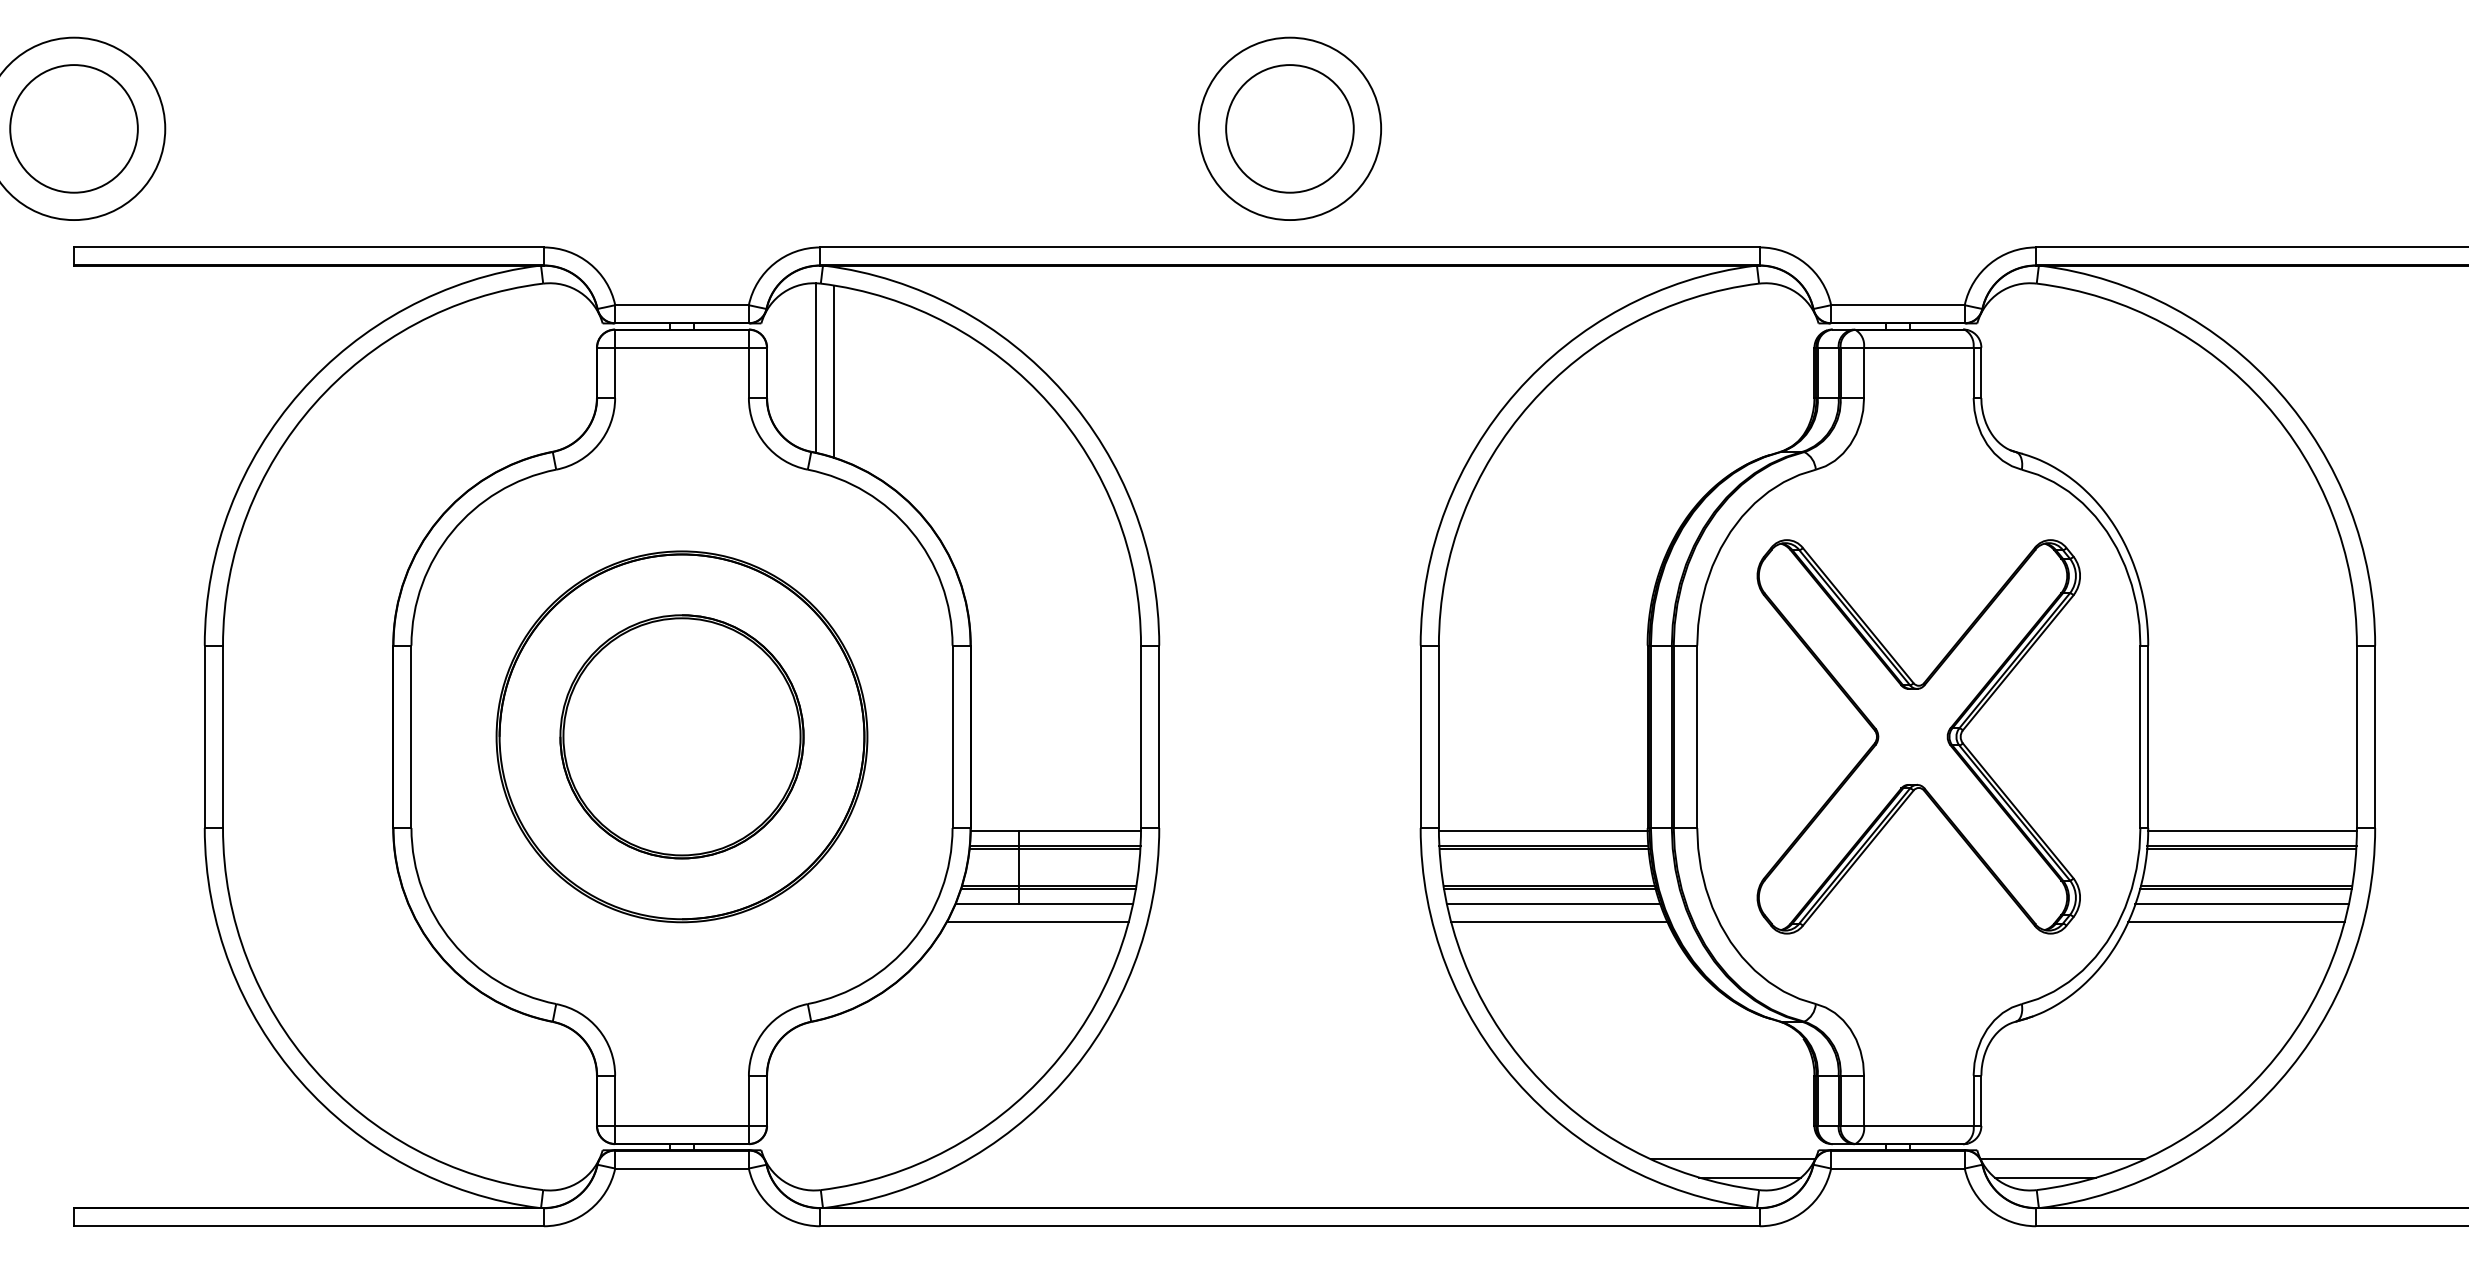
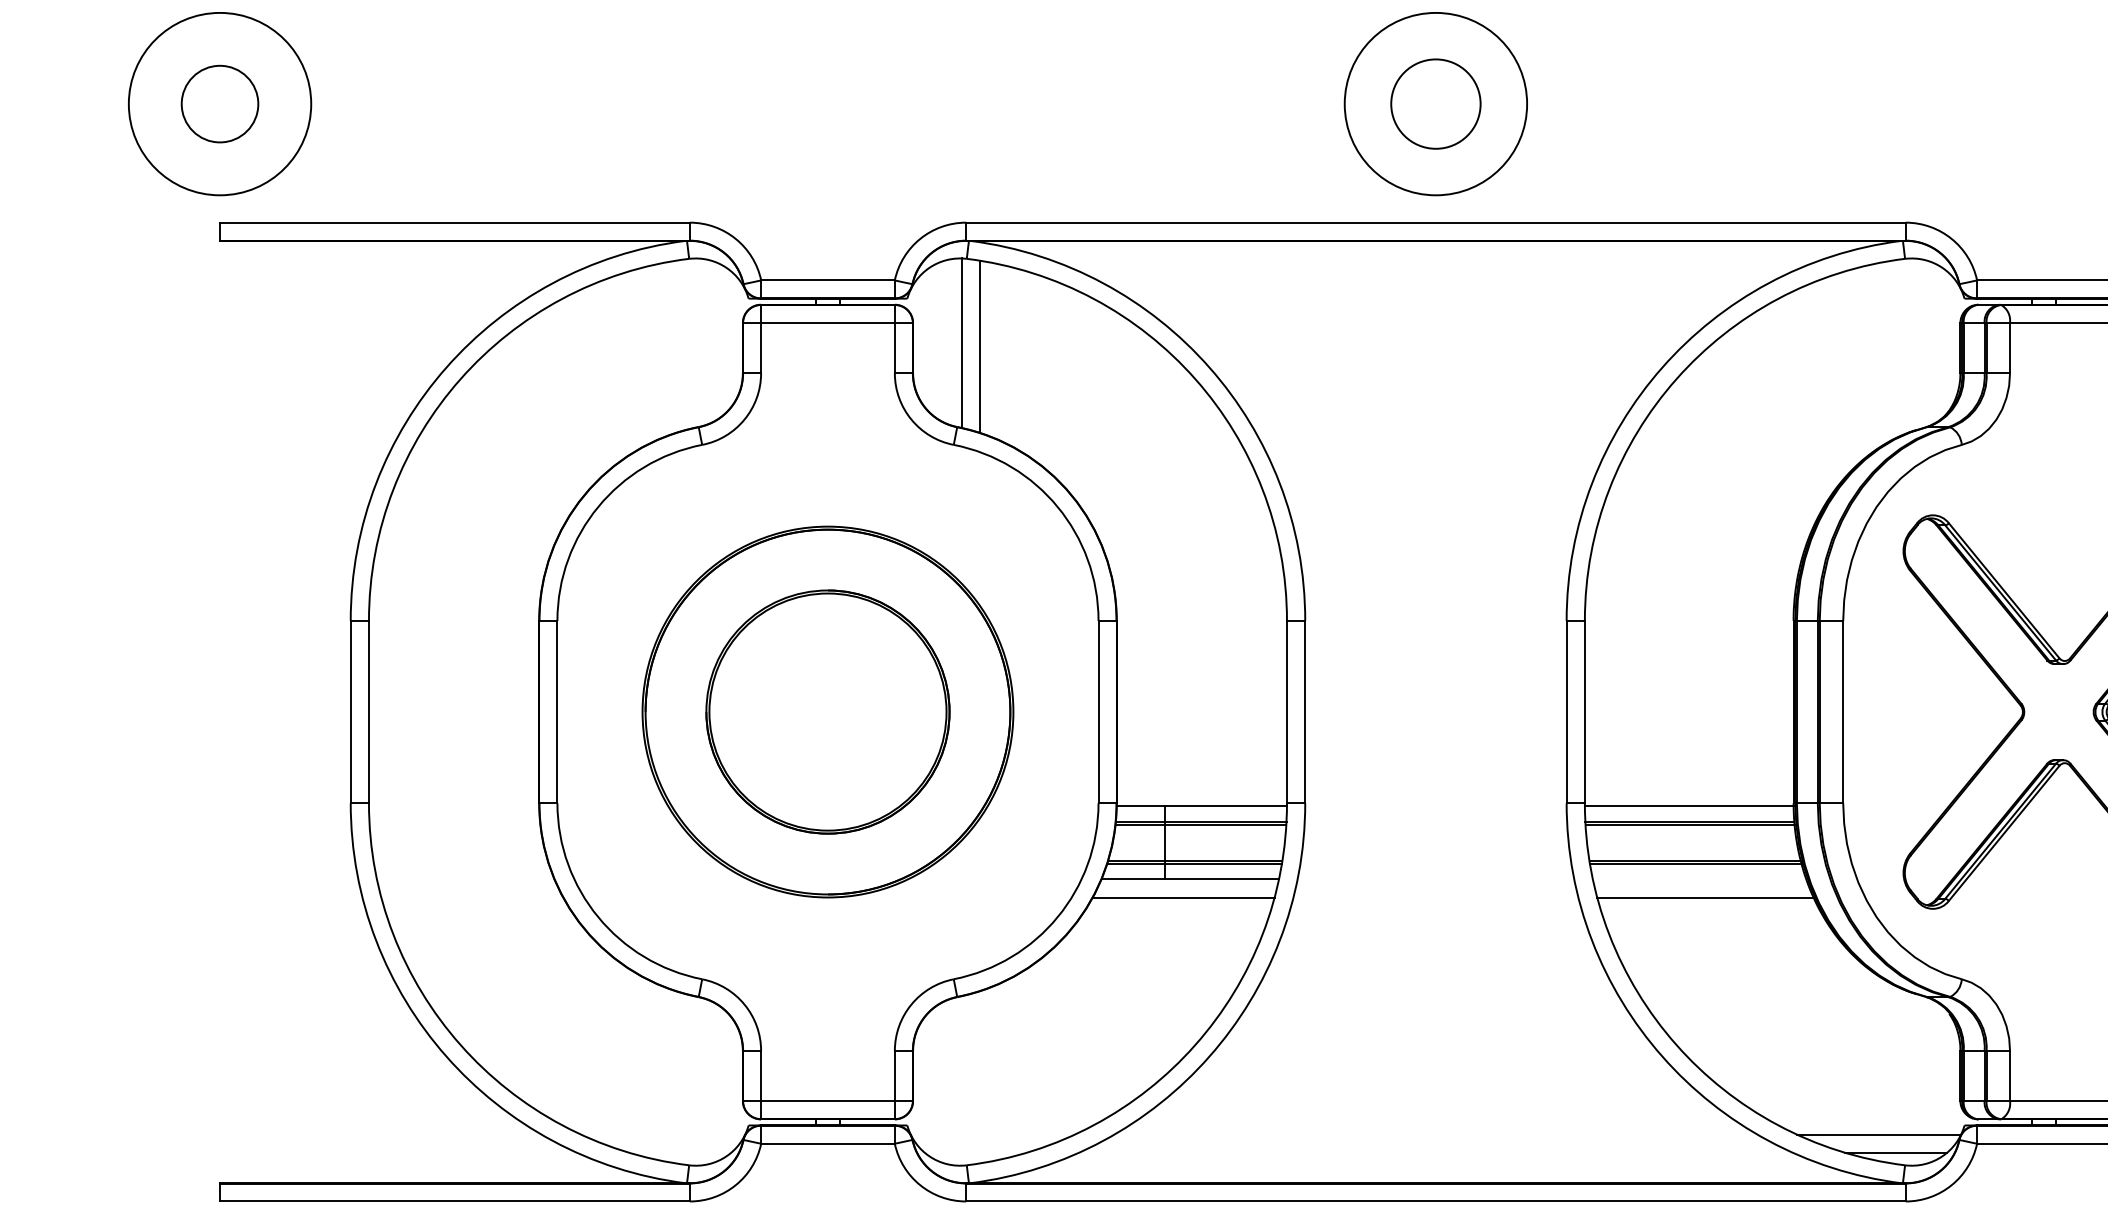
circle: (73, 128) -> (219, 103), size x0.6
circle: (1289, 128) -> (1435, 103), size x0.7
line: (1553, 904) -> (1699, 879), removed

